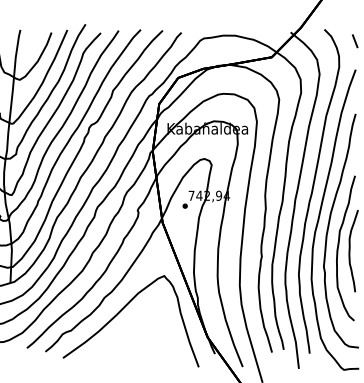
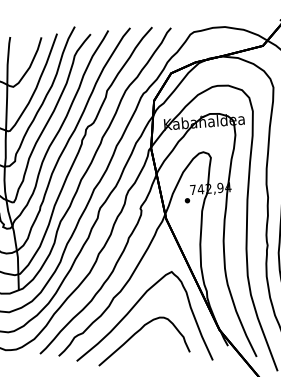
part: (124, 335) -> (136, 334), added

